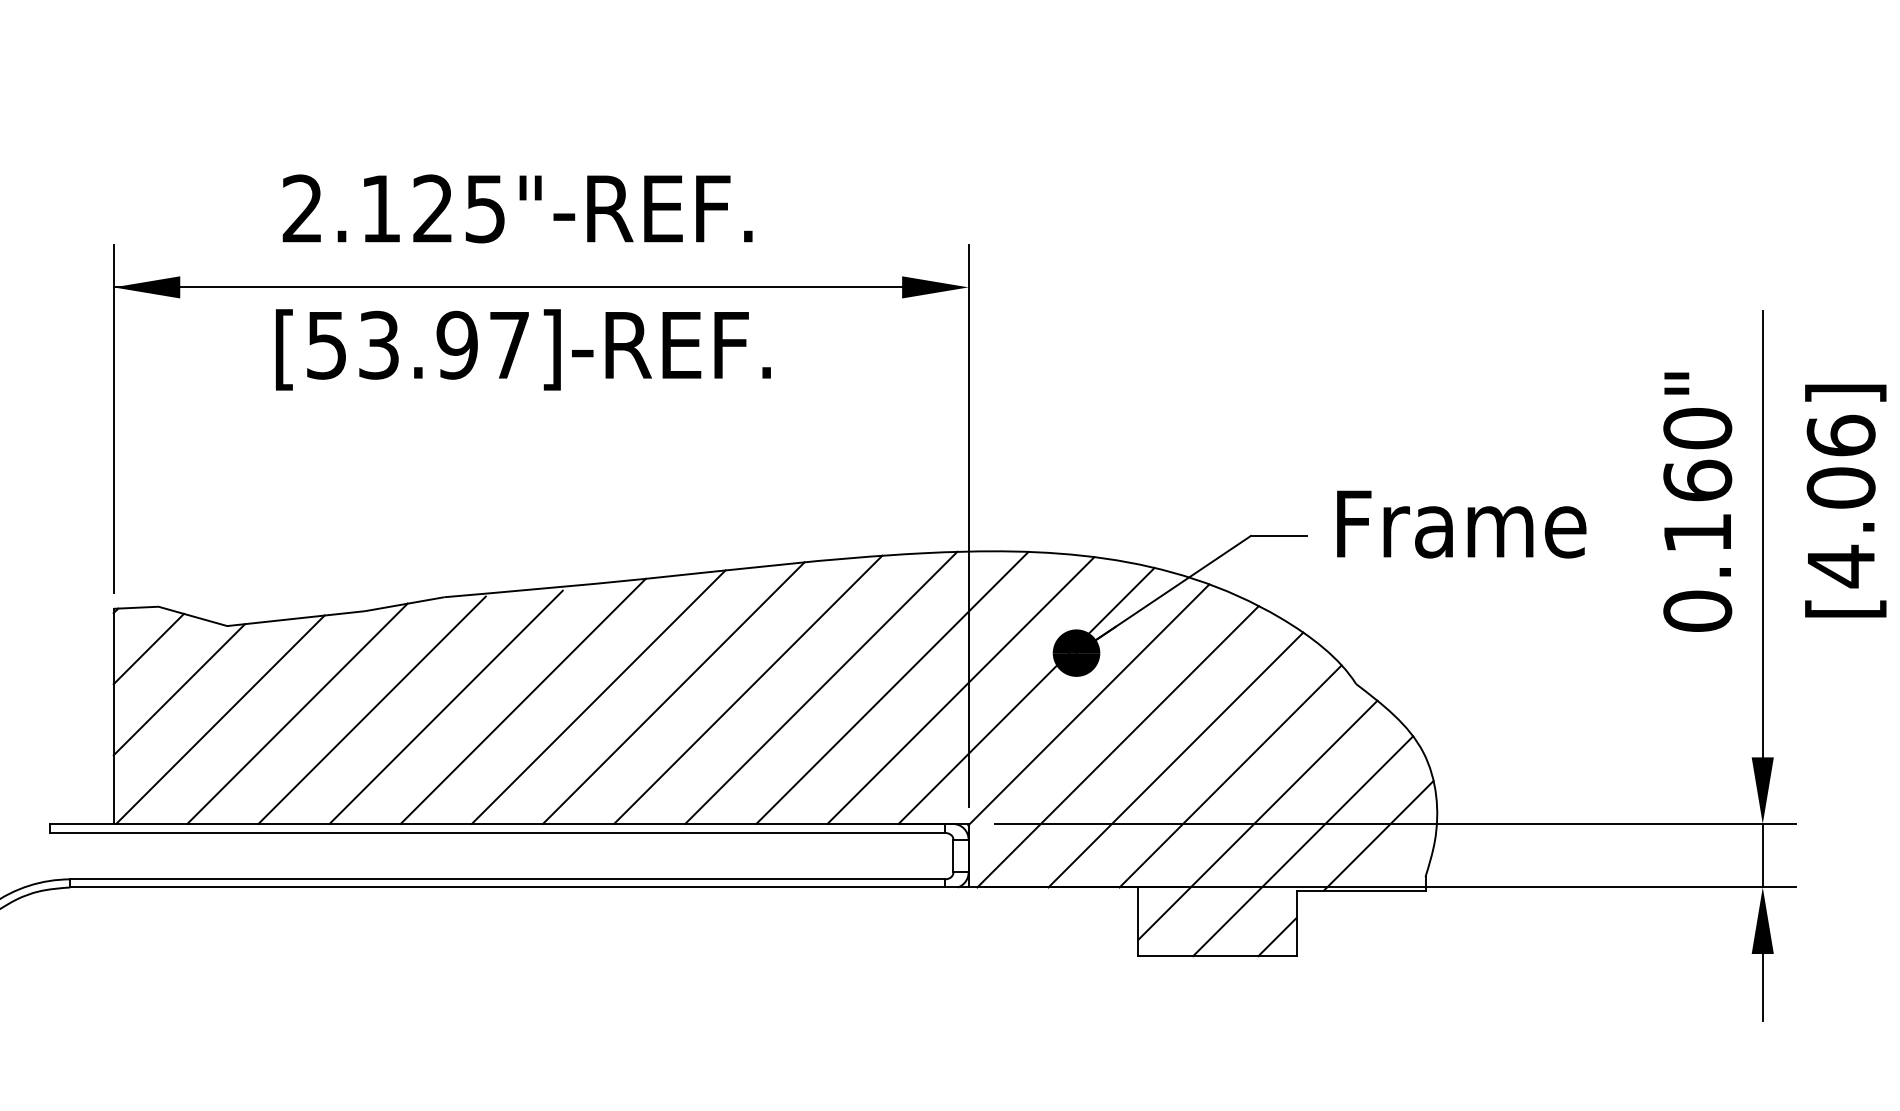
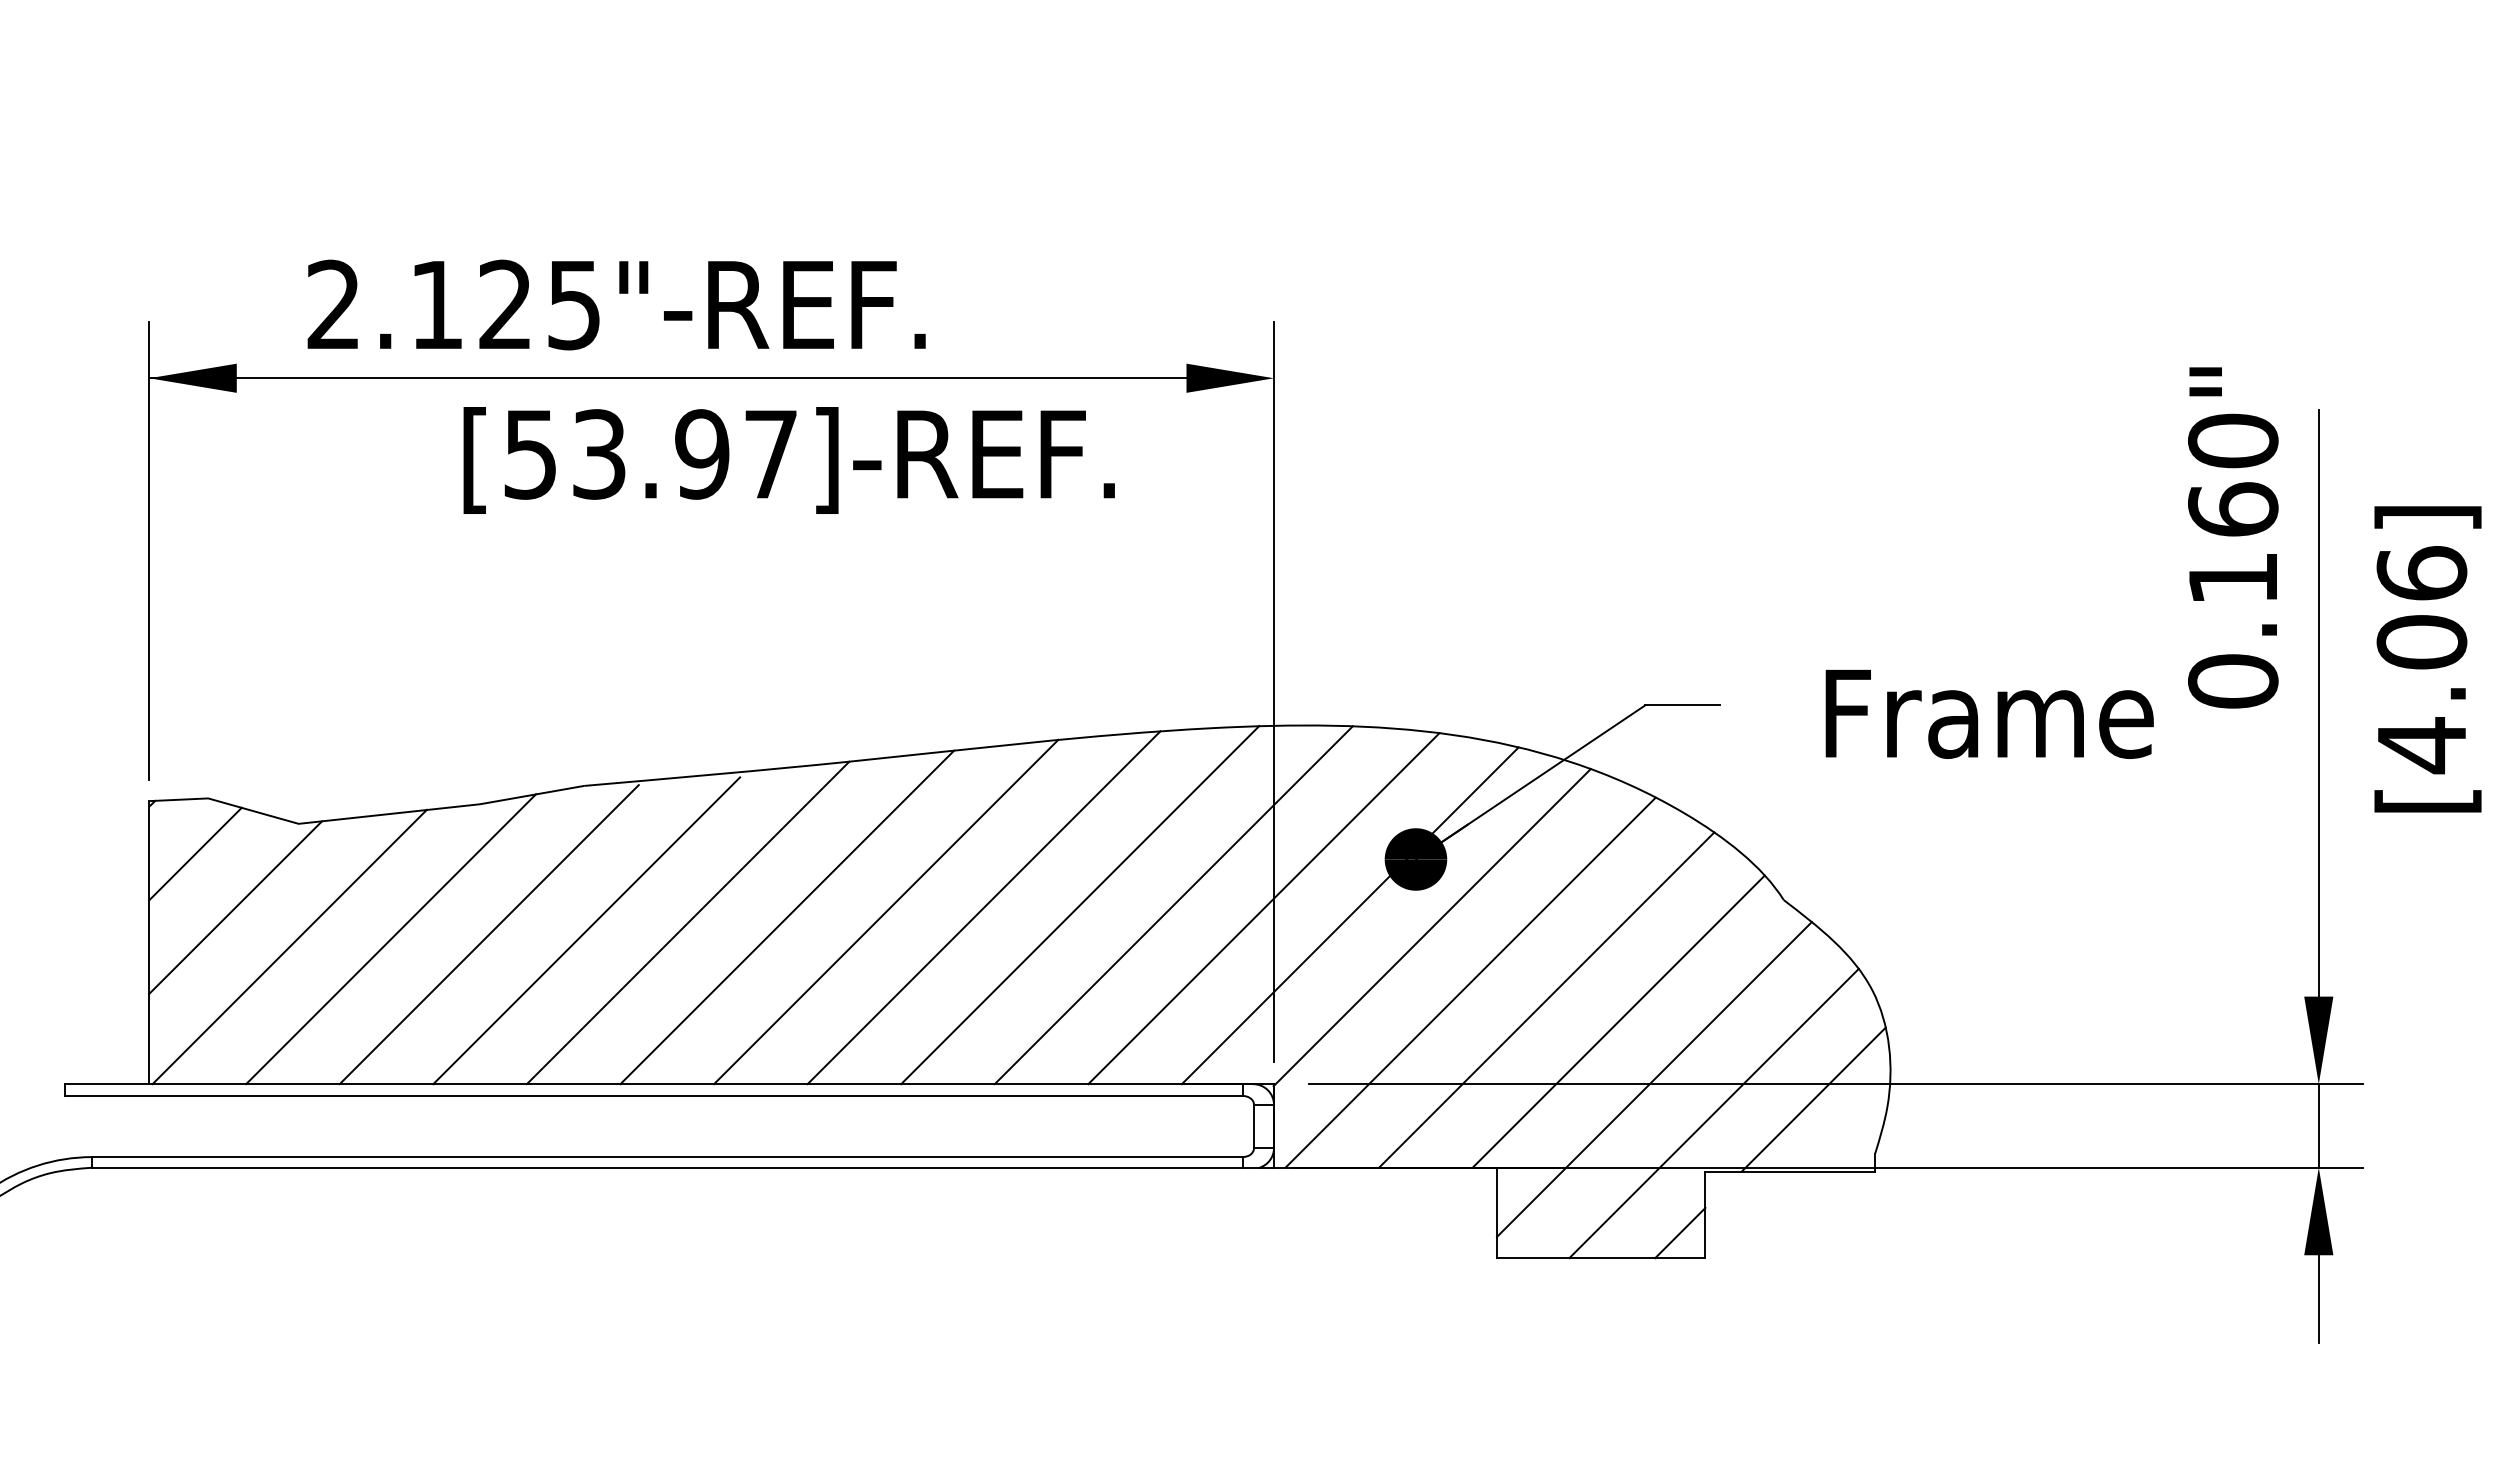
text: (517, 208) -> (616, 304), moved
text: (522, 349) -> (788, 460), moved
text: (1697, 501) -> (2233, 537), moved
text: (1461, 523) -> (1989, 713), moved

